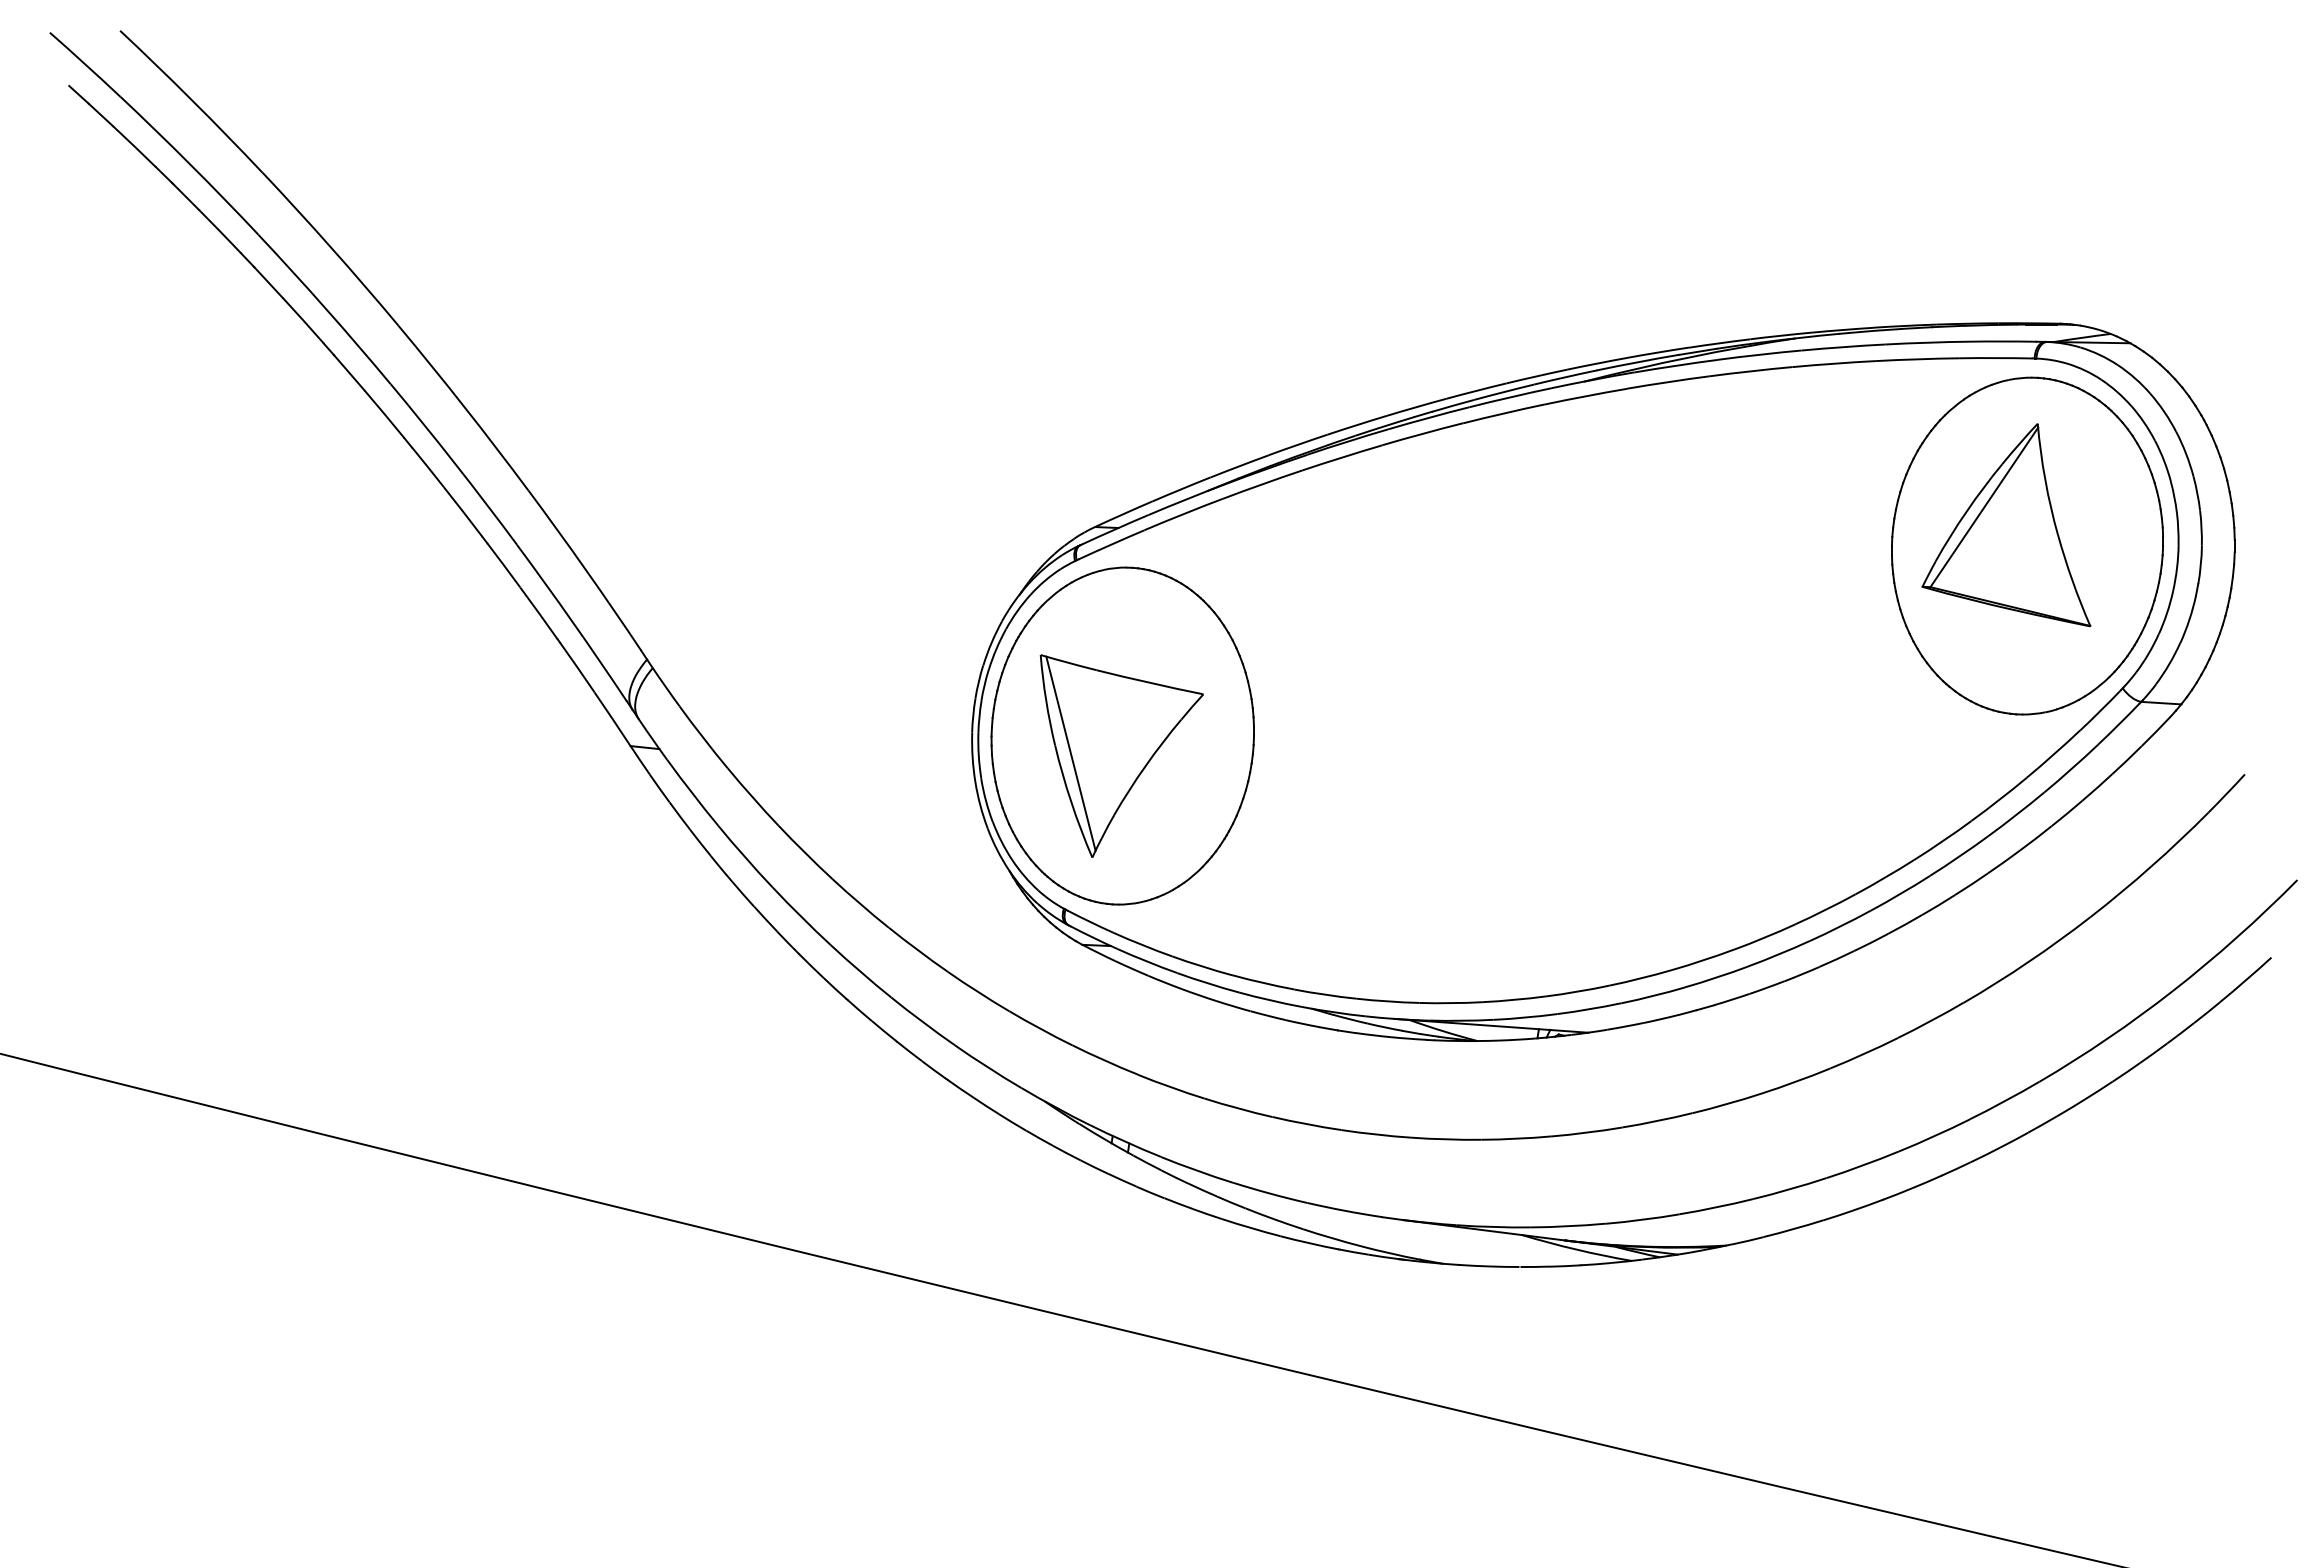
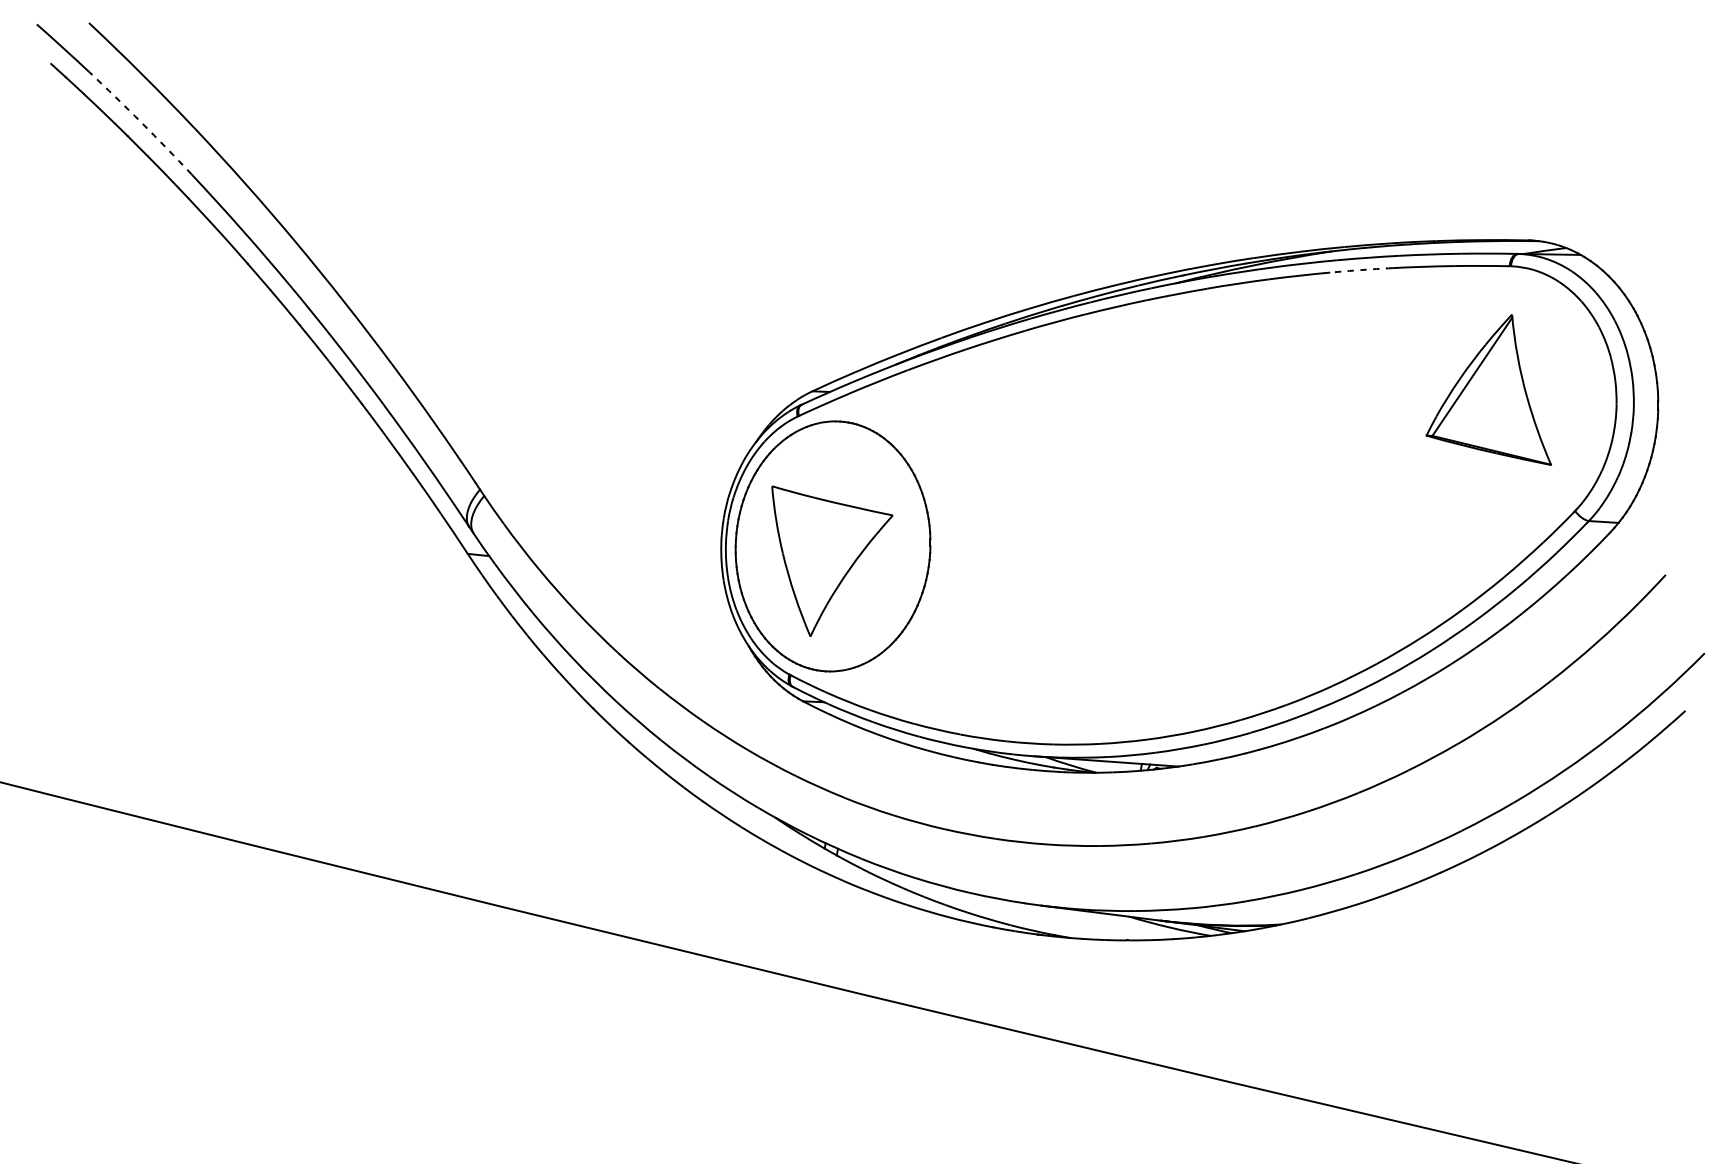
arc: (190, 164) -> (141, 122), solid -> dashed
arc: (1834, 363) -> (1361, 269), solid -> dashed
part: (2027, 545) -> (1504, 405), removed
line: (1070, 753) -> (794, 559), removed

